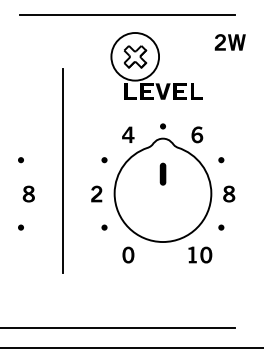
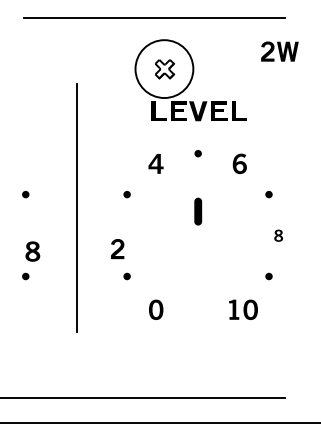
part: (135, 56) -> (164, 68), size x0.7
part: (162, 189) -> (197, 230), removed
part: (28, 193) -> (32, 250), moved
part: (96, 193) -> (117, 248), moved
part: (229, 193) -> (278, 235), size x0.6

